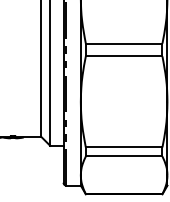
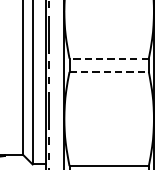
line: (123, 43) -> (108, 58), solid -> dashed
line: (124, 56) -> (109, 71), solid -> dashed

